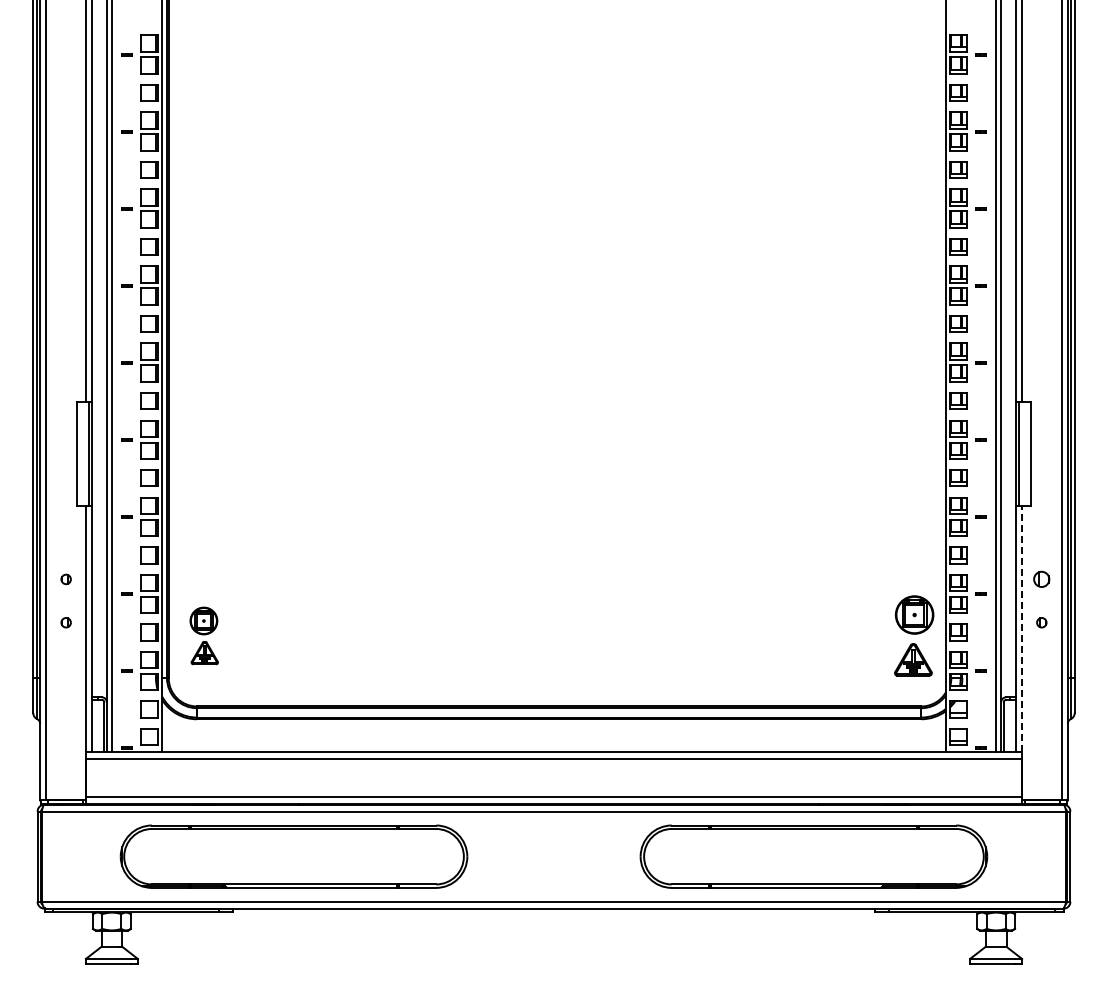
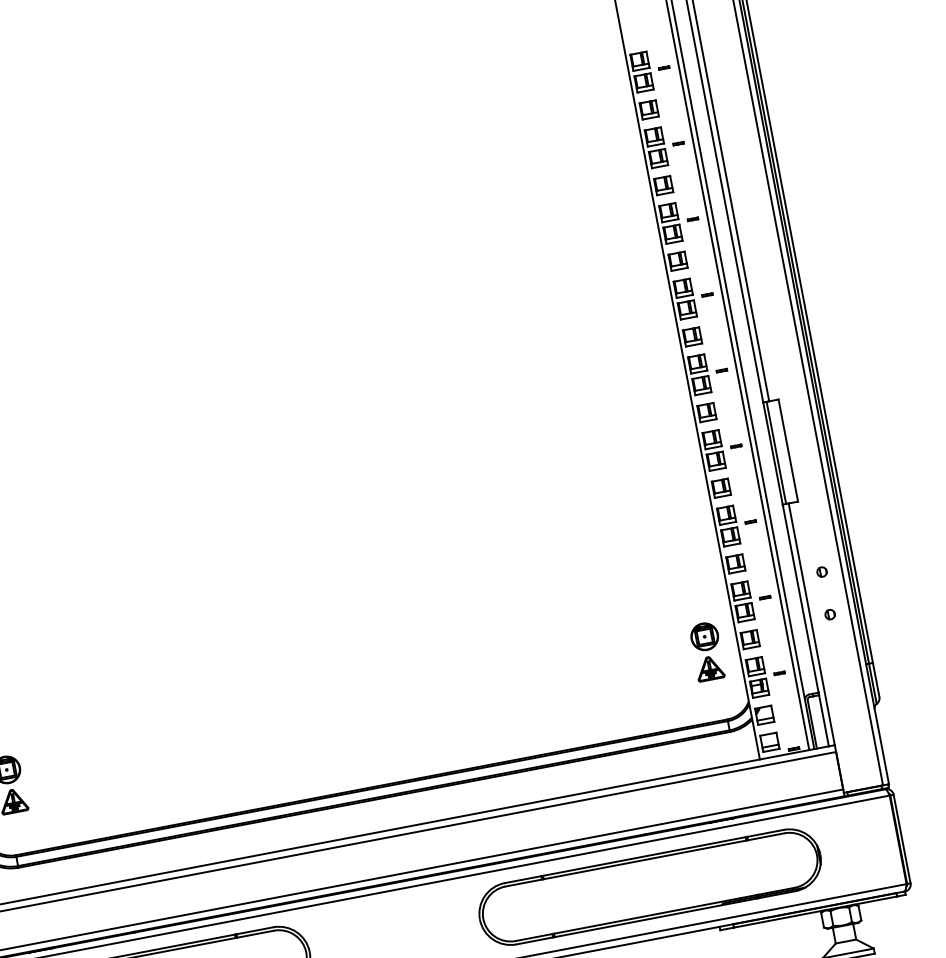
part: (1041, 579) -> (821, 572), size x0.62
line: (1021, 628) -> (811, 624), dashed -> solid
part: (913, 635) -> (706, 651), size x0.71

